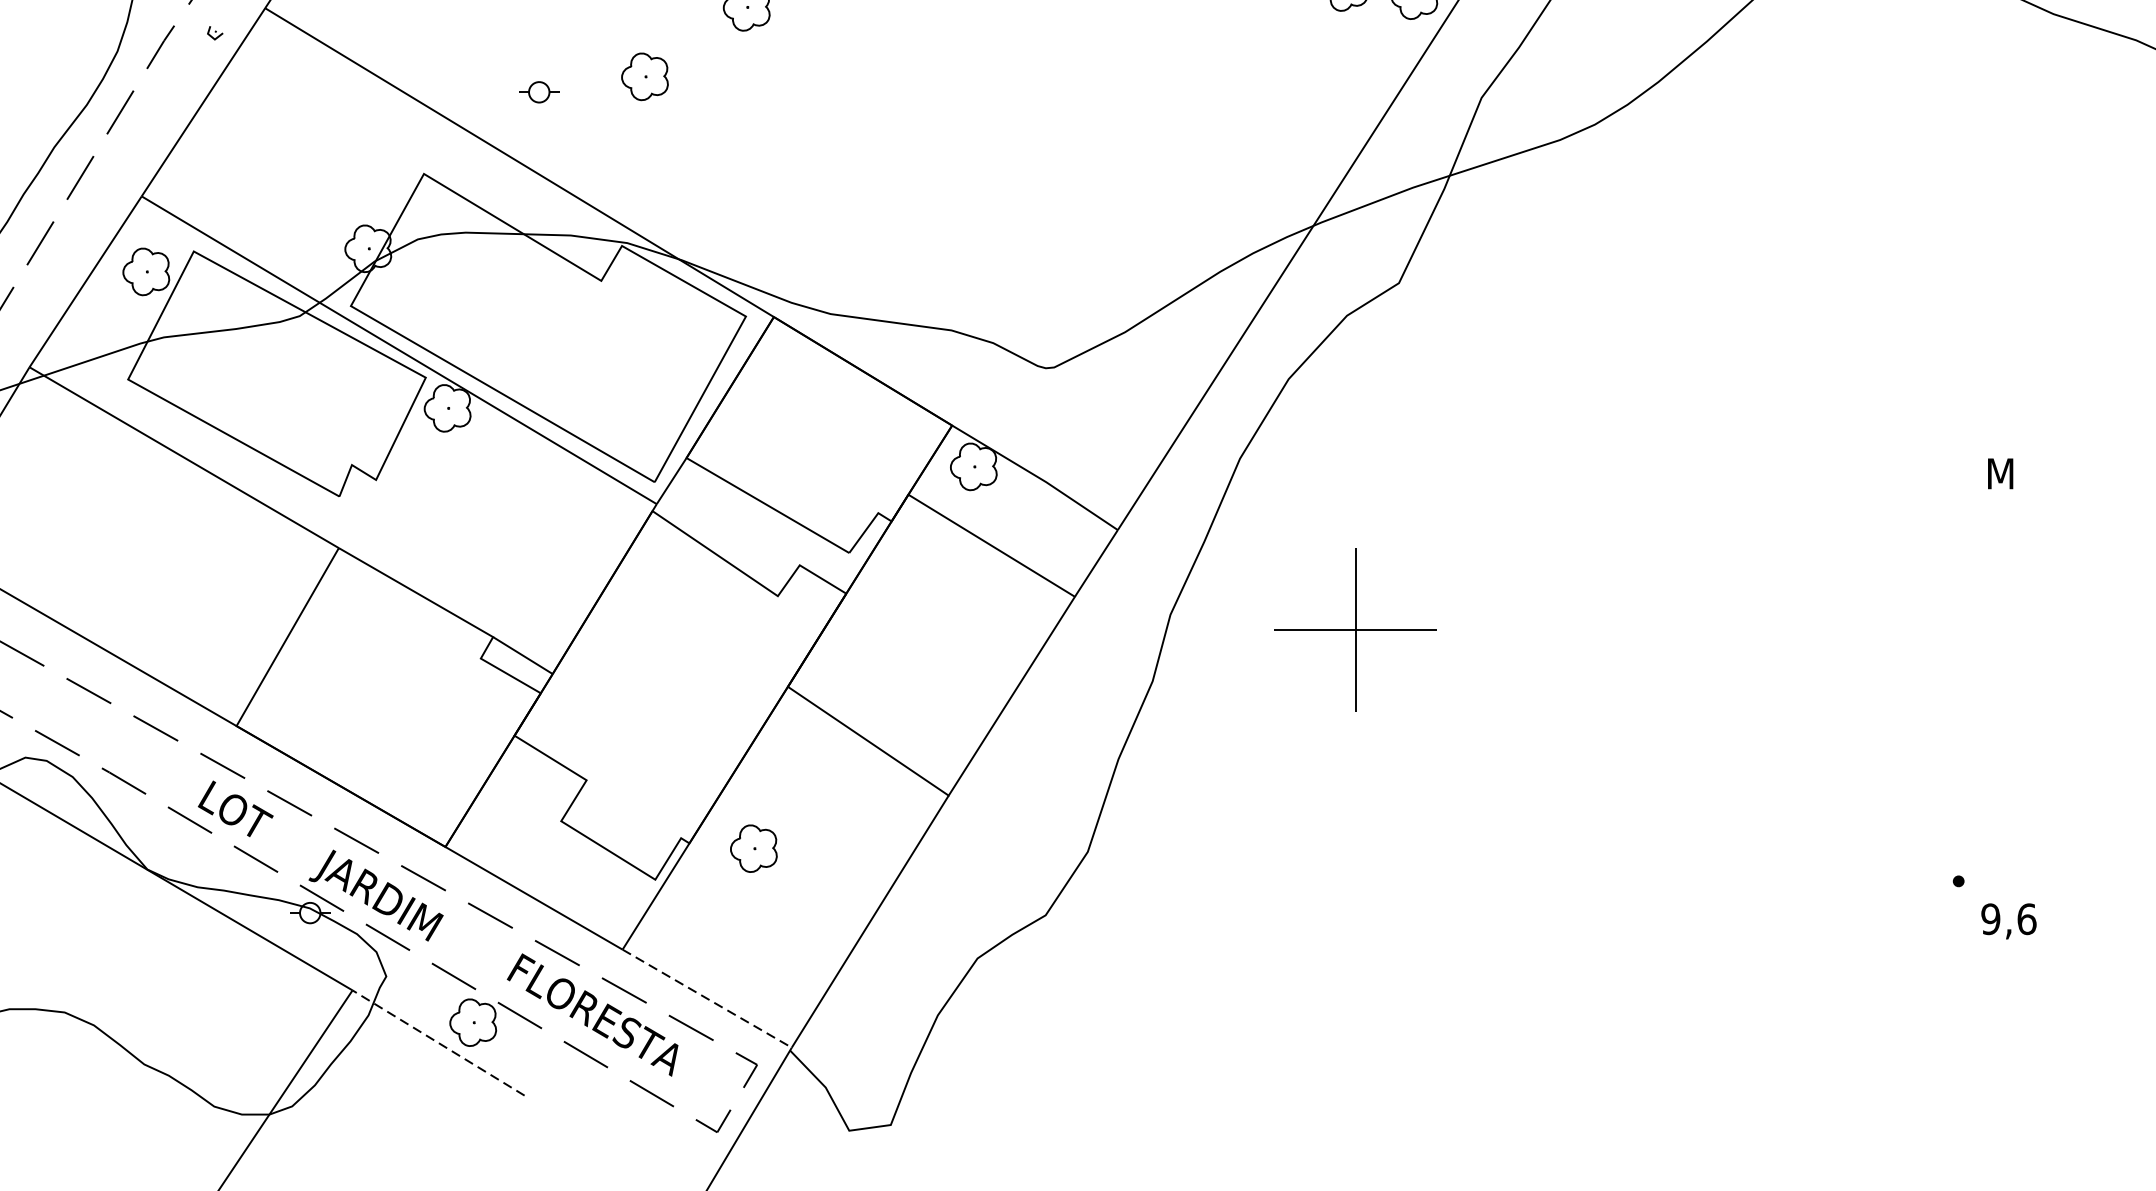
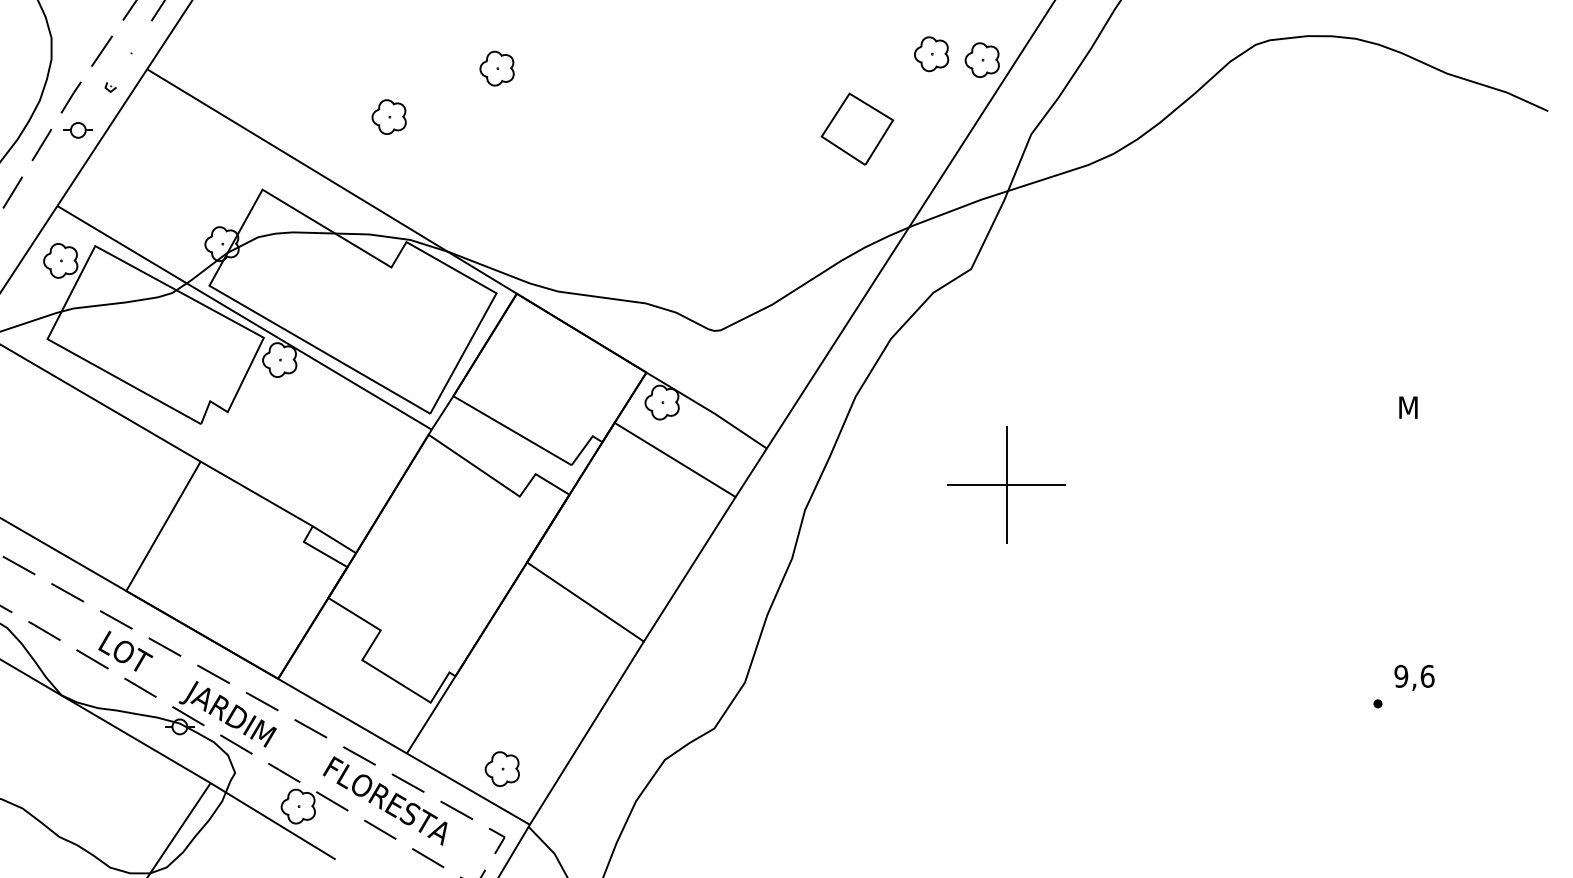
part: (644, 75) -> (388, 116), moved
part: (1242, 89) -> (857, 128), added
part: (538, 92) -> (77, 130), moved
part: (1355, 629) -> (1006, 484), moved
part: (752, 847) -> (501, 768), moved
text: (2008, 920) -> (1414, 677), moved
line: (707, 999) -> (468, 789), dashed -> solid
line: (437, 1043) -> (272, 821), dashed -> solid

